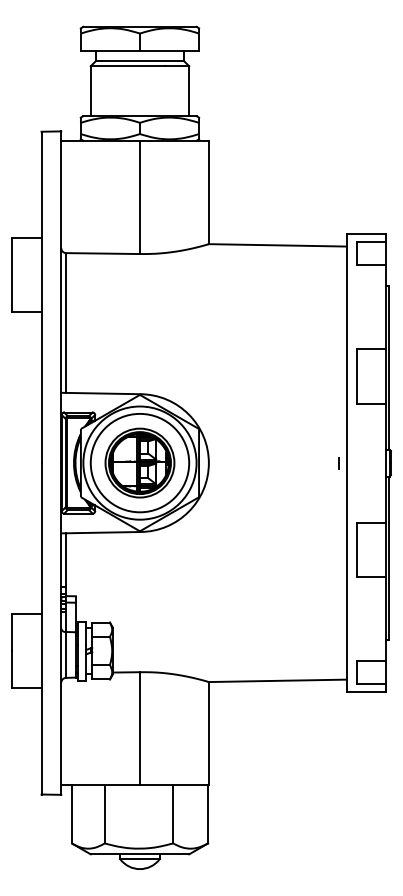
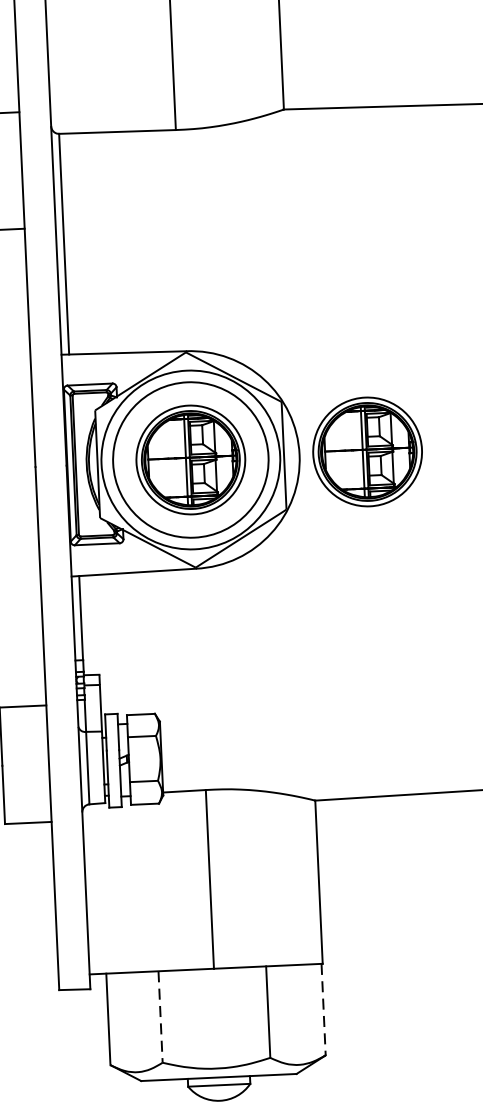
part: (251, 462) -> (366, 451), added
line: (104, 814) -> (160, 1017), solid -> dashed
line: (208, 814) -> (324, 1009), solid -> dashed

